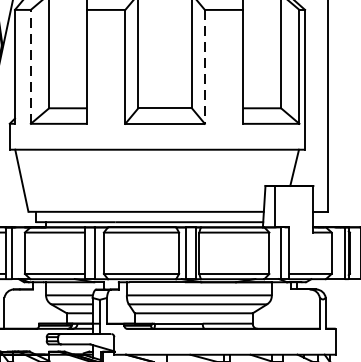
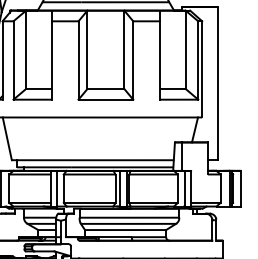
line: (30, 66) -> (13, 60), dashed -> solid
line: (205, 68) -> (133, 61), dashed -> solid

